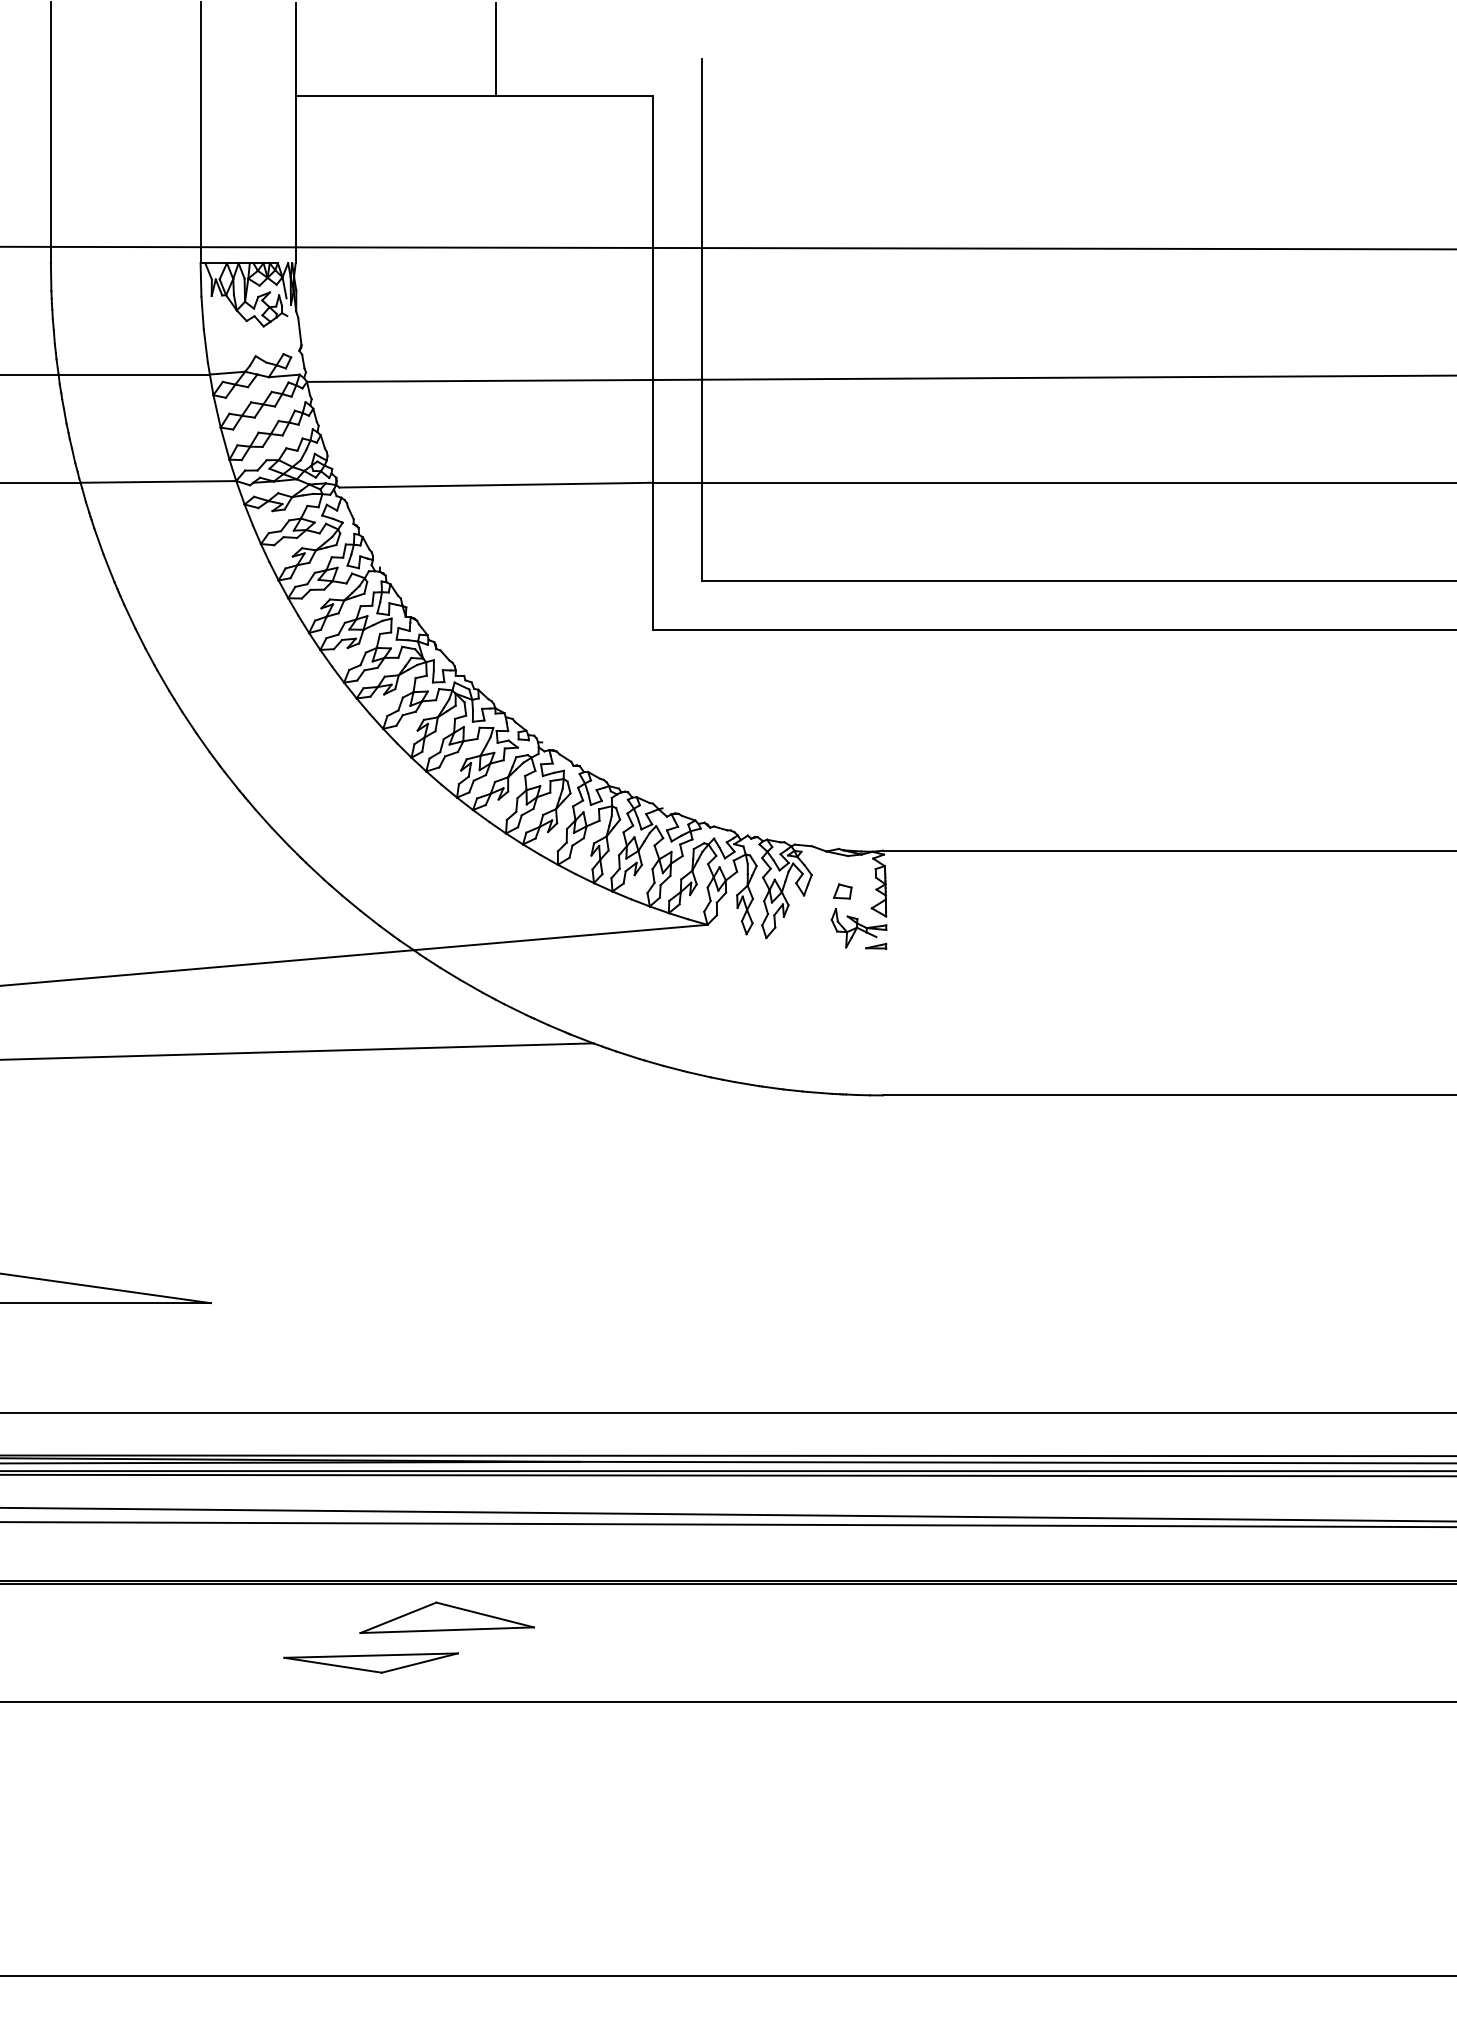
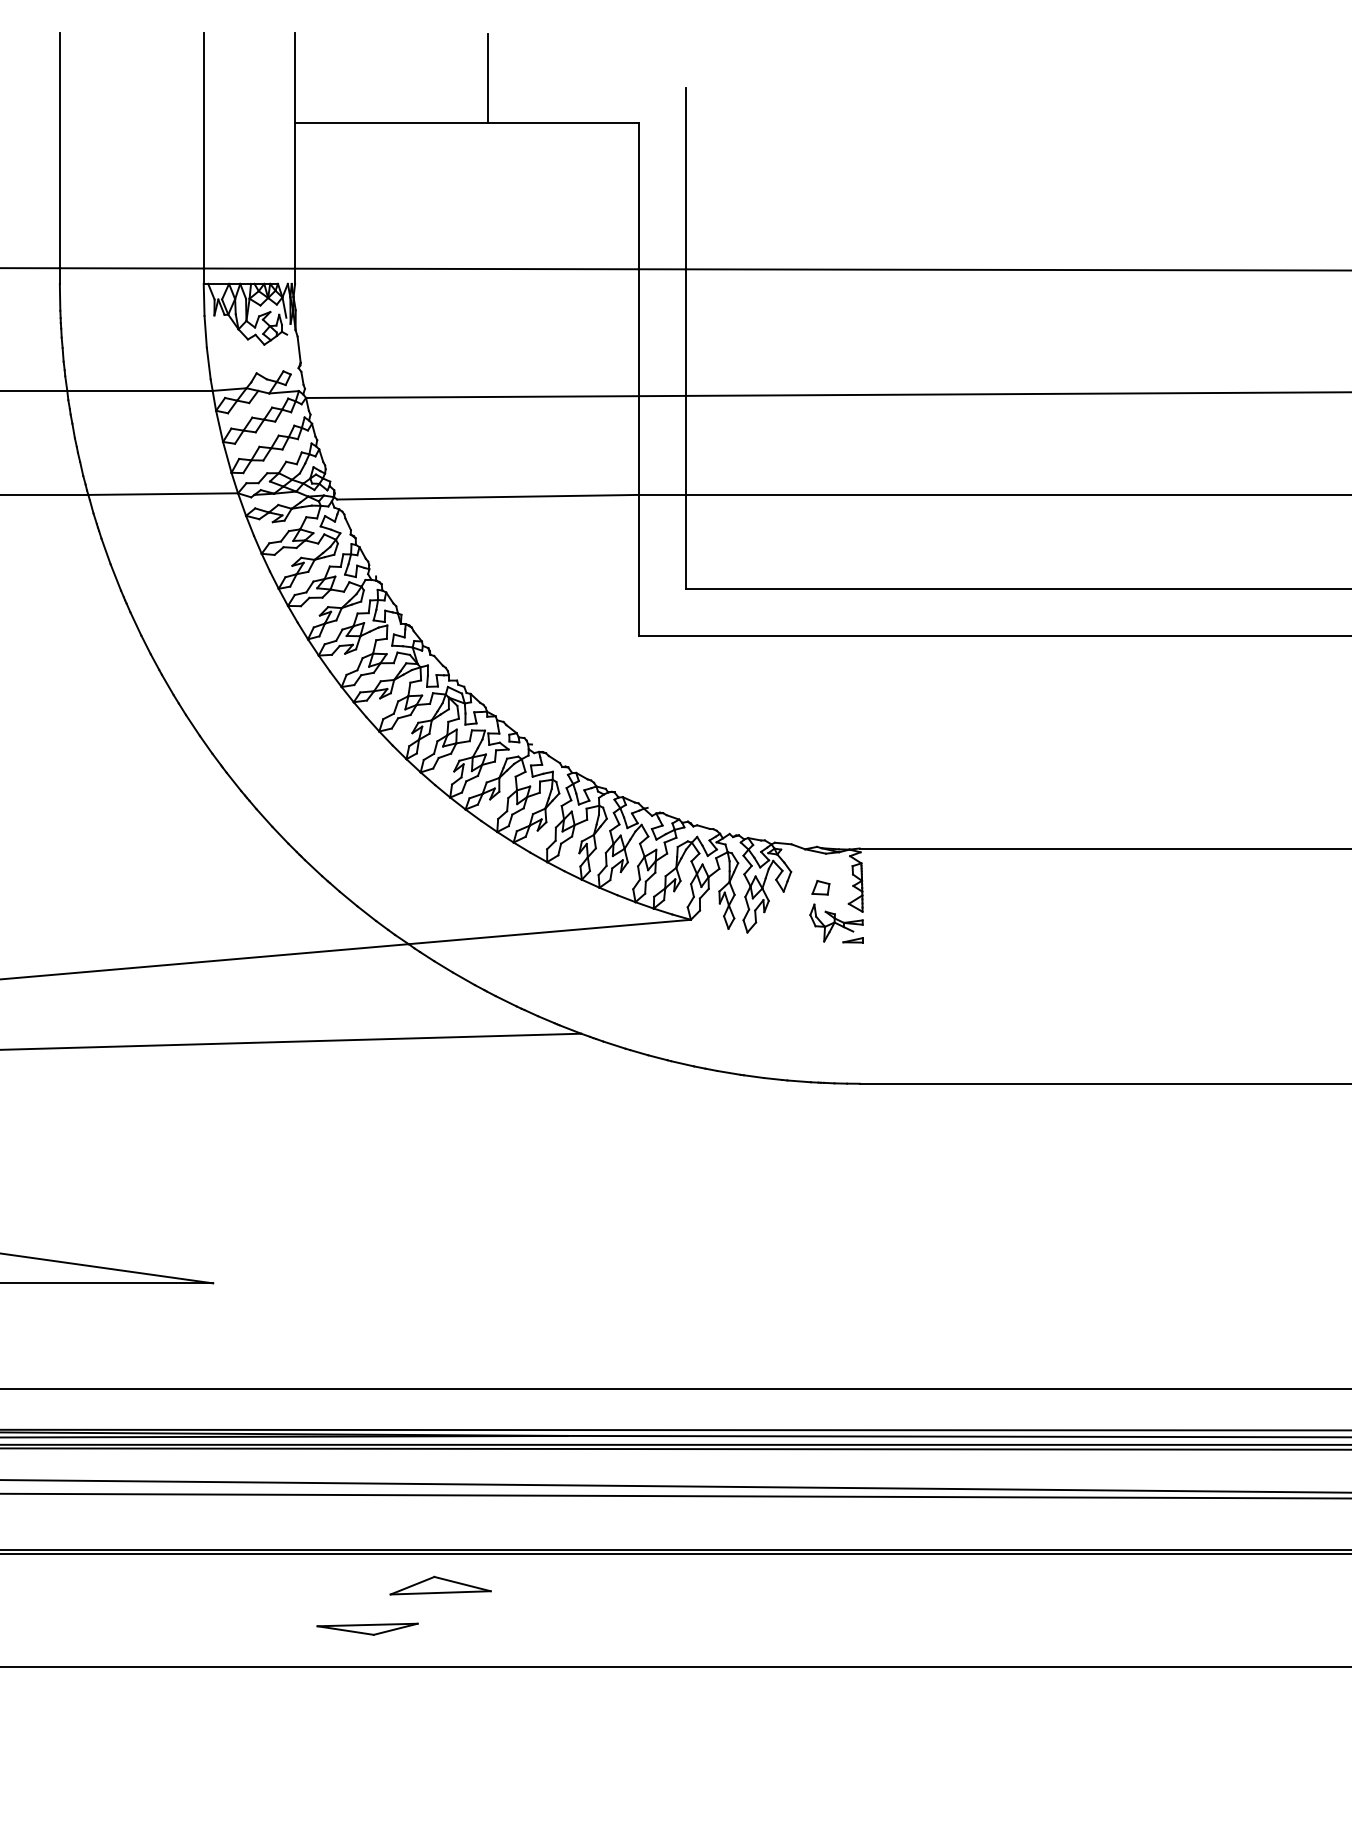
part: (446, 1617) -> (440, 1585), size x0.6
part: (370, 1662) -> (367, 1628), size x0.6

